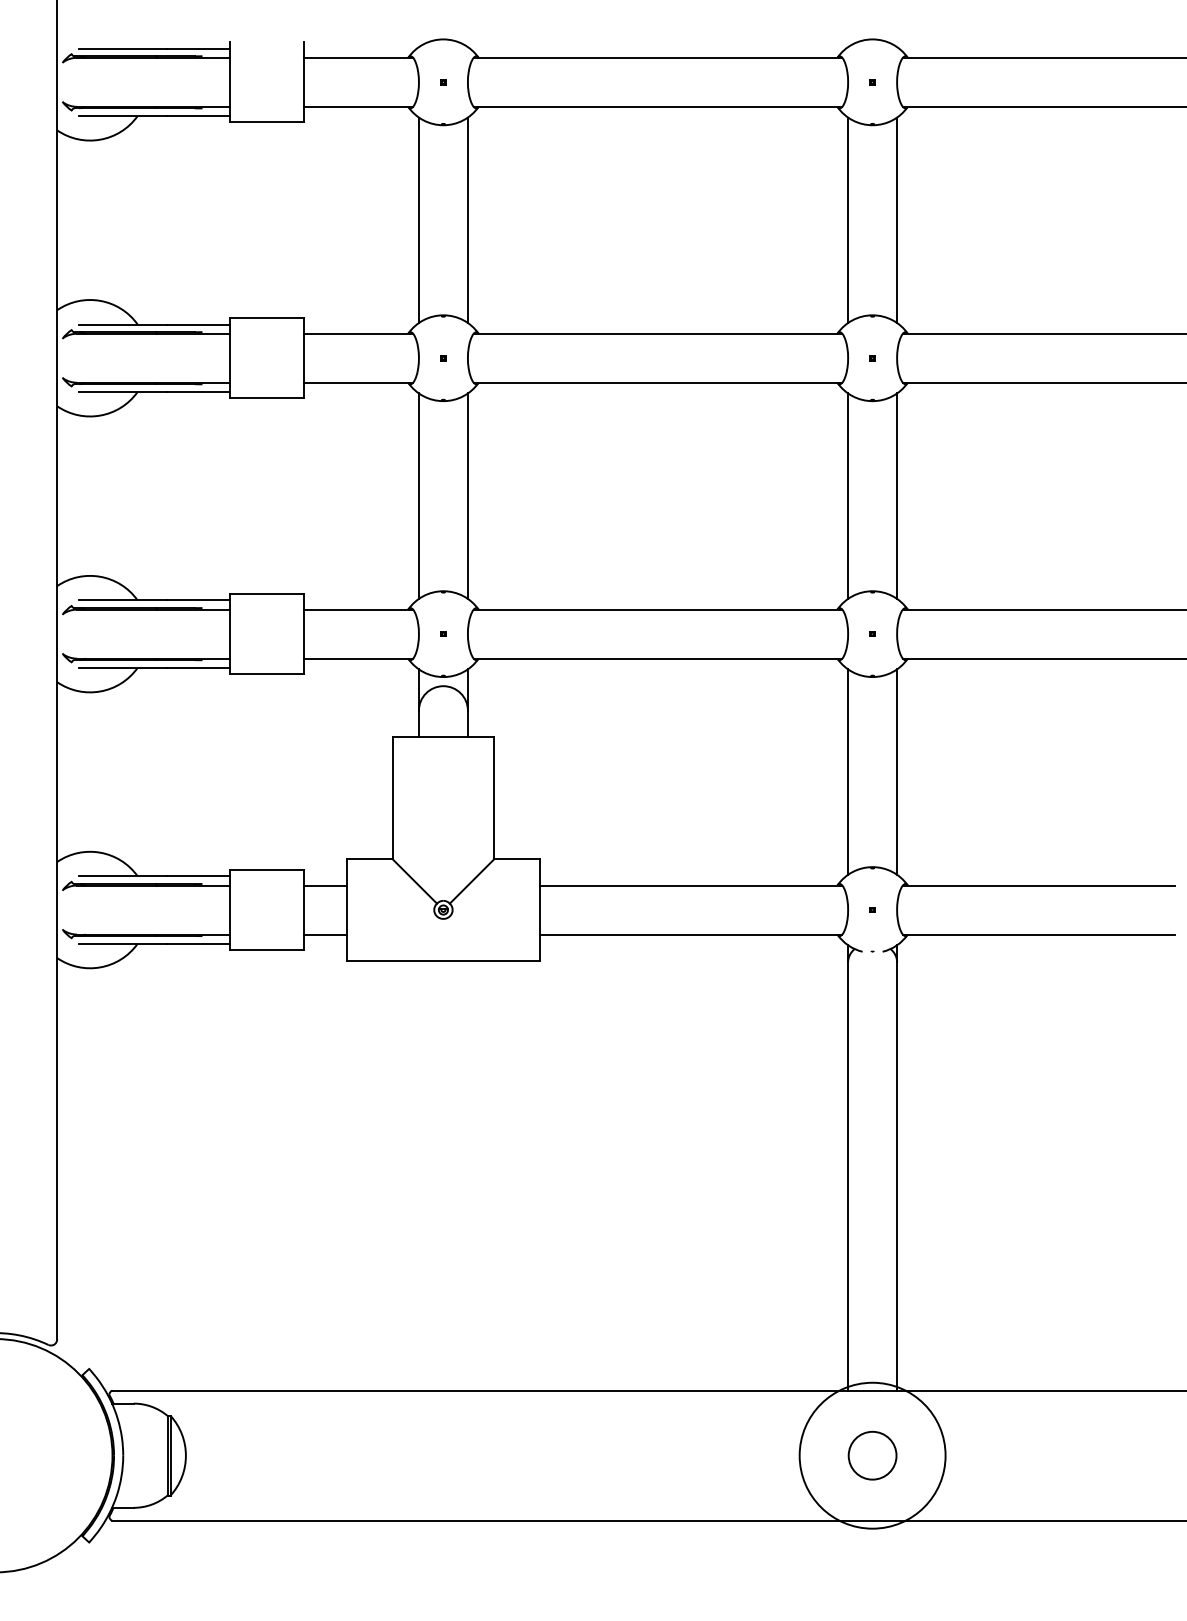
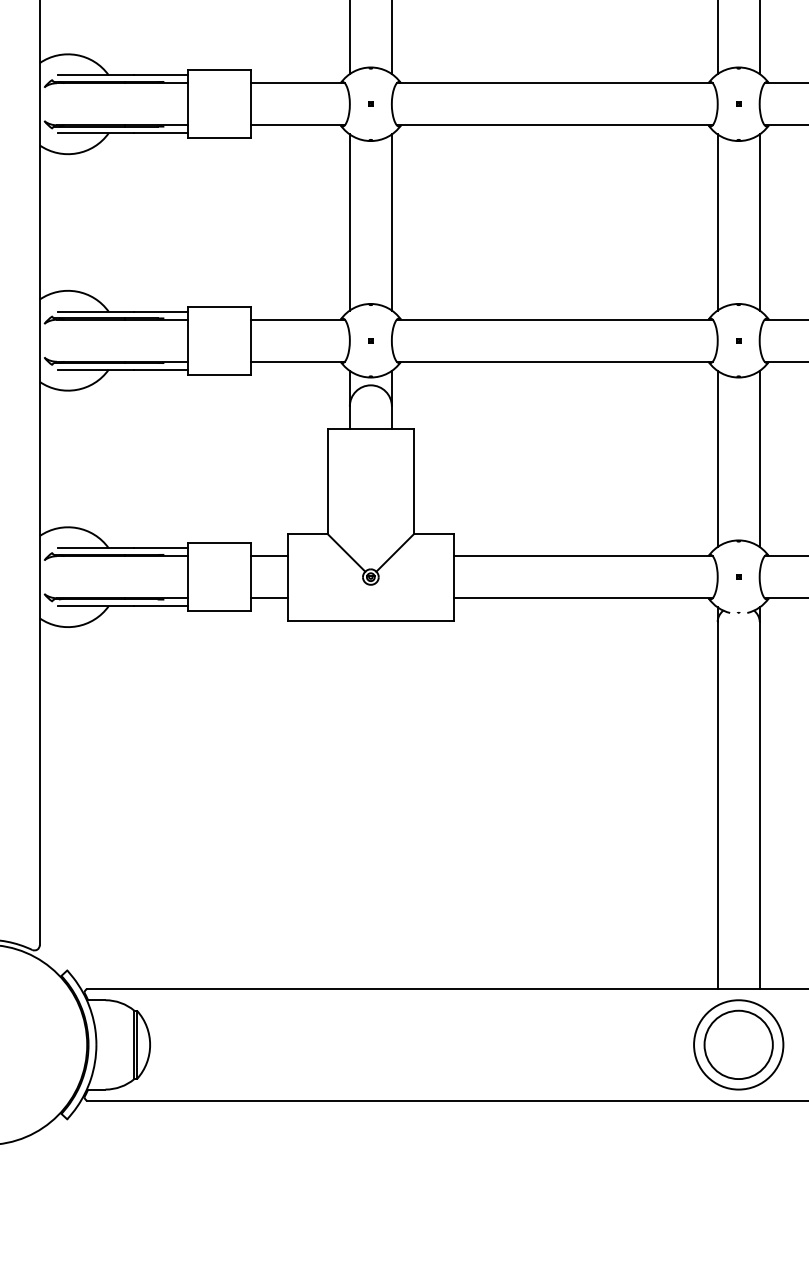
circle: (872, 1455) -> (738, 1044), size x0.71
circle: (872, 1455) -> (738, 1044), size x1.67

